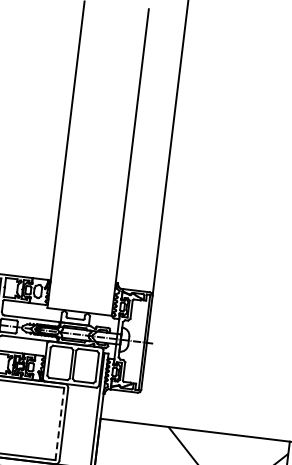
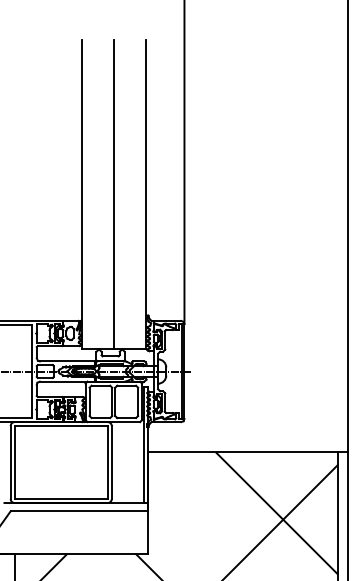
line: (97, 158) -> (113, 194), added
line: (59, 423) -> (107, 462), dashed -> solid

